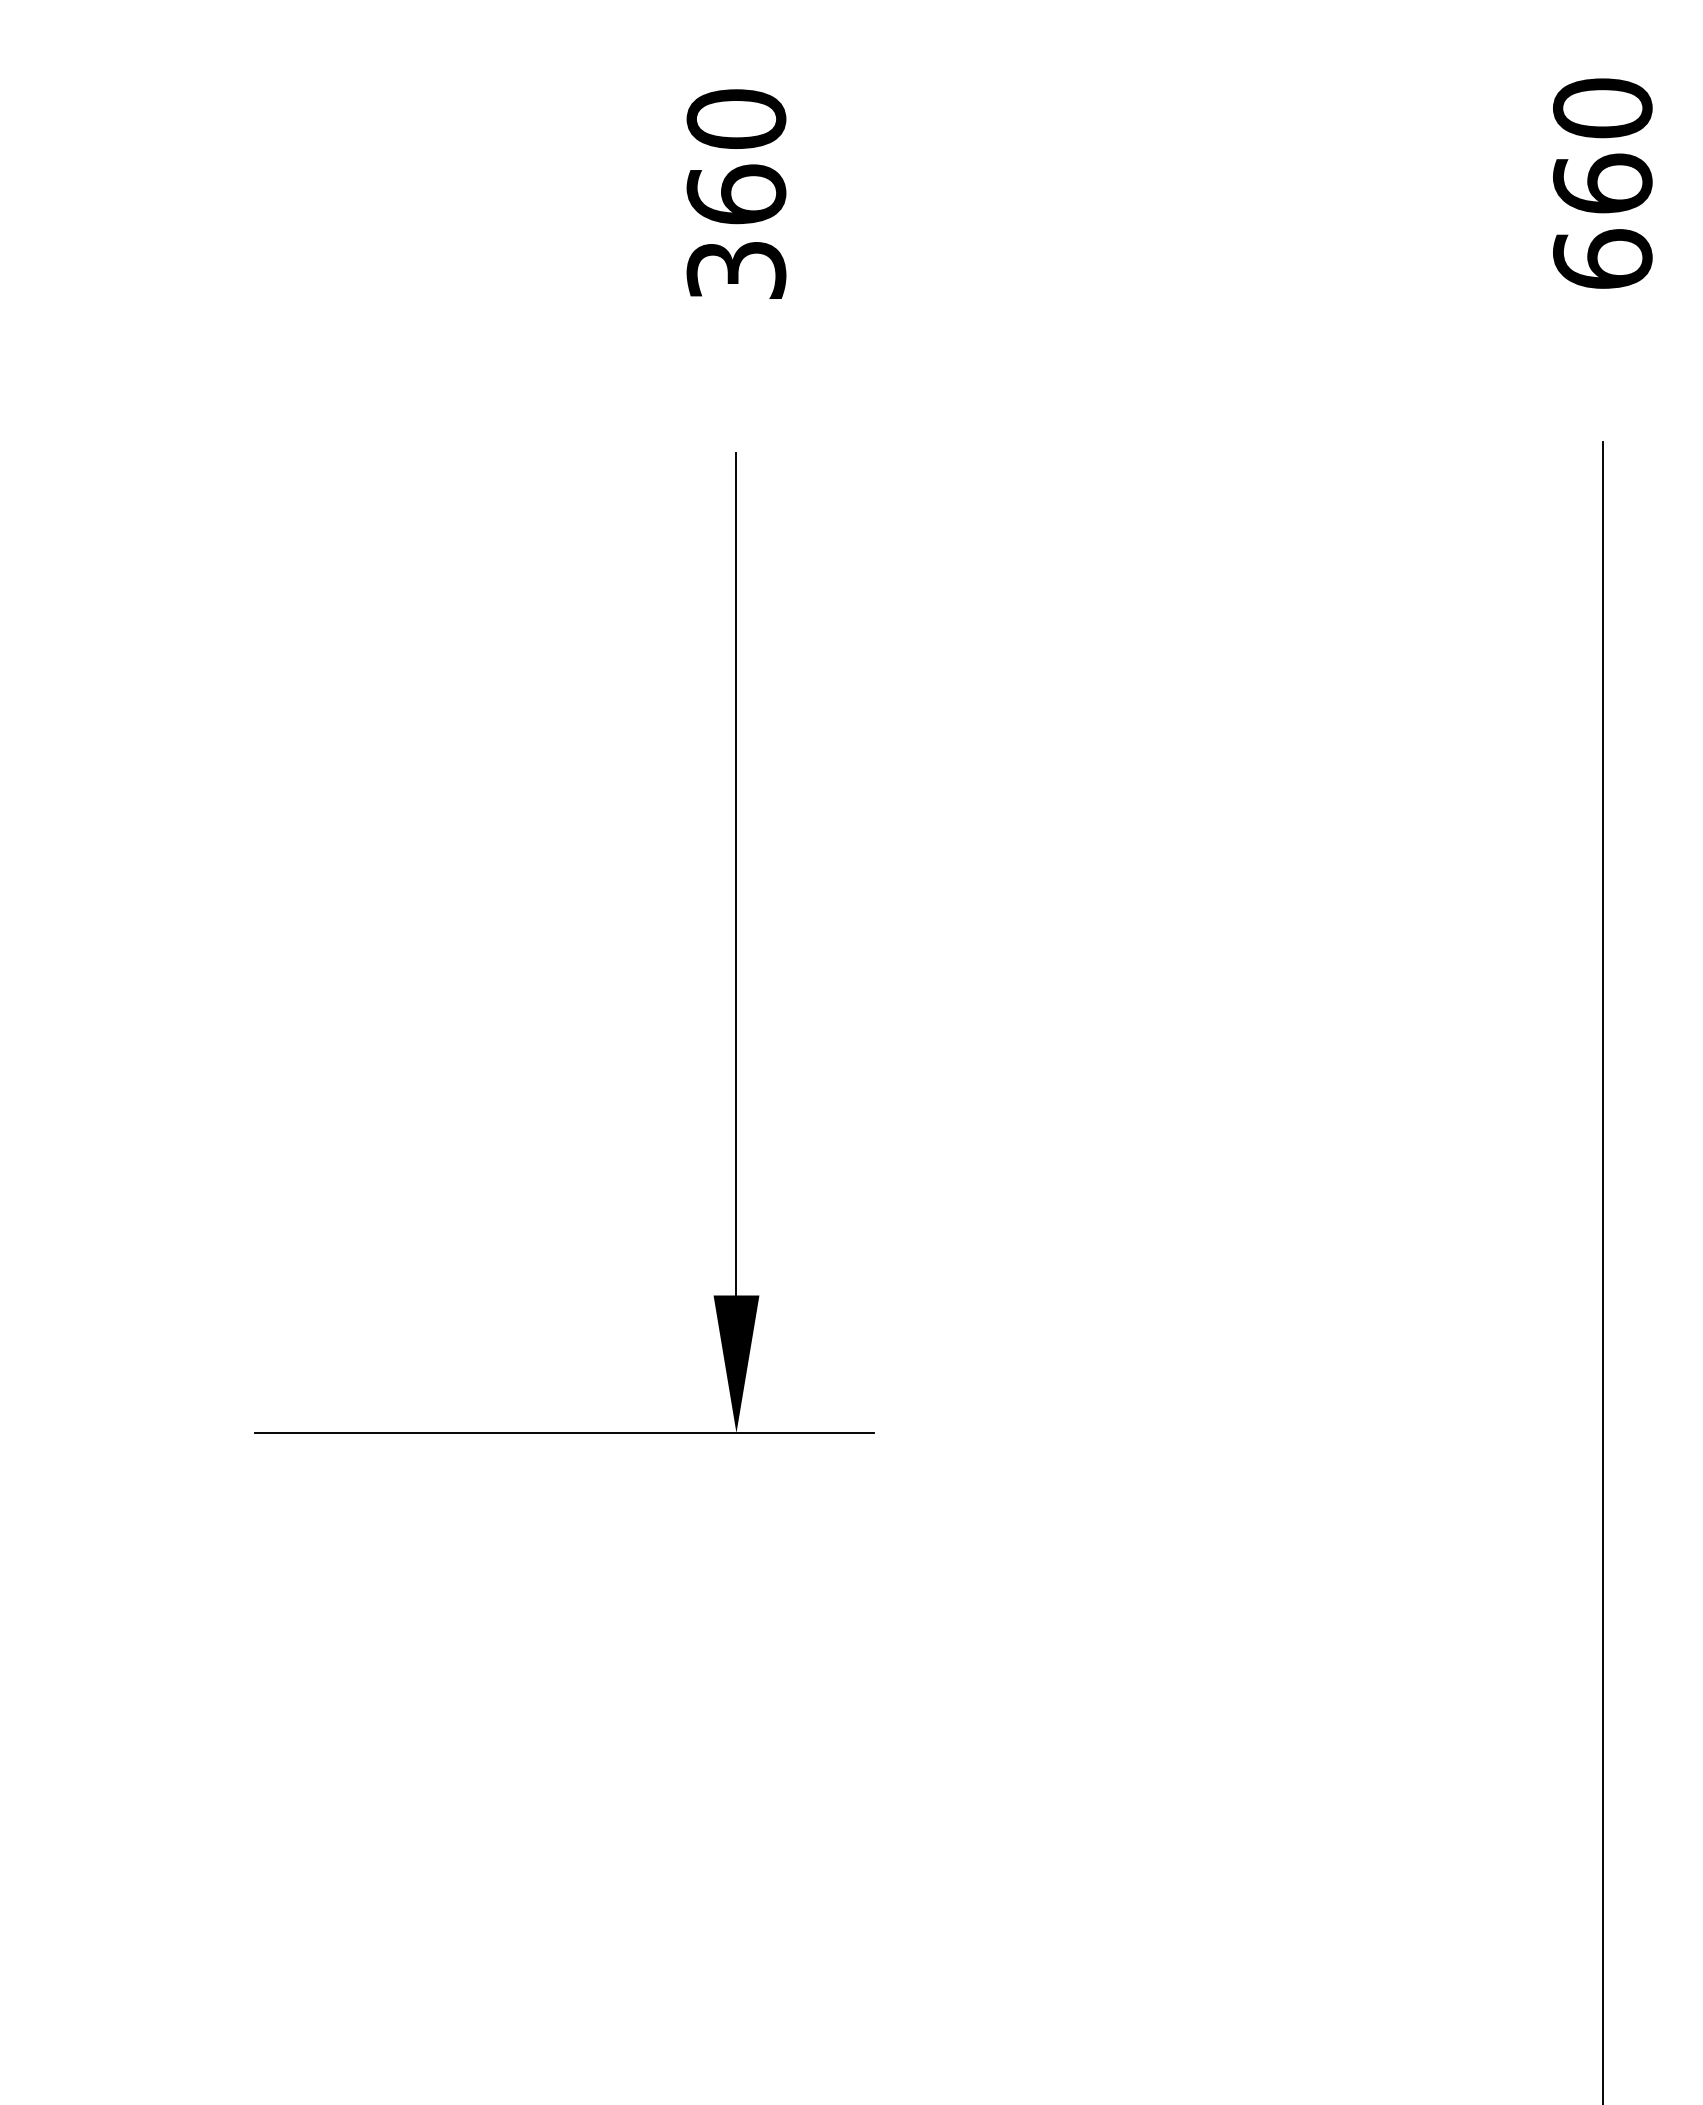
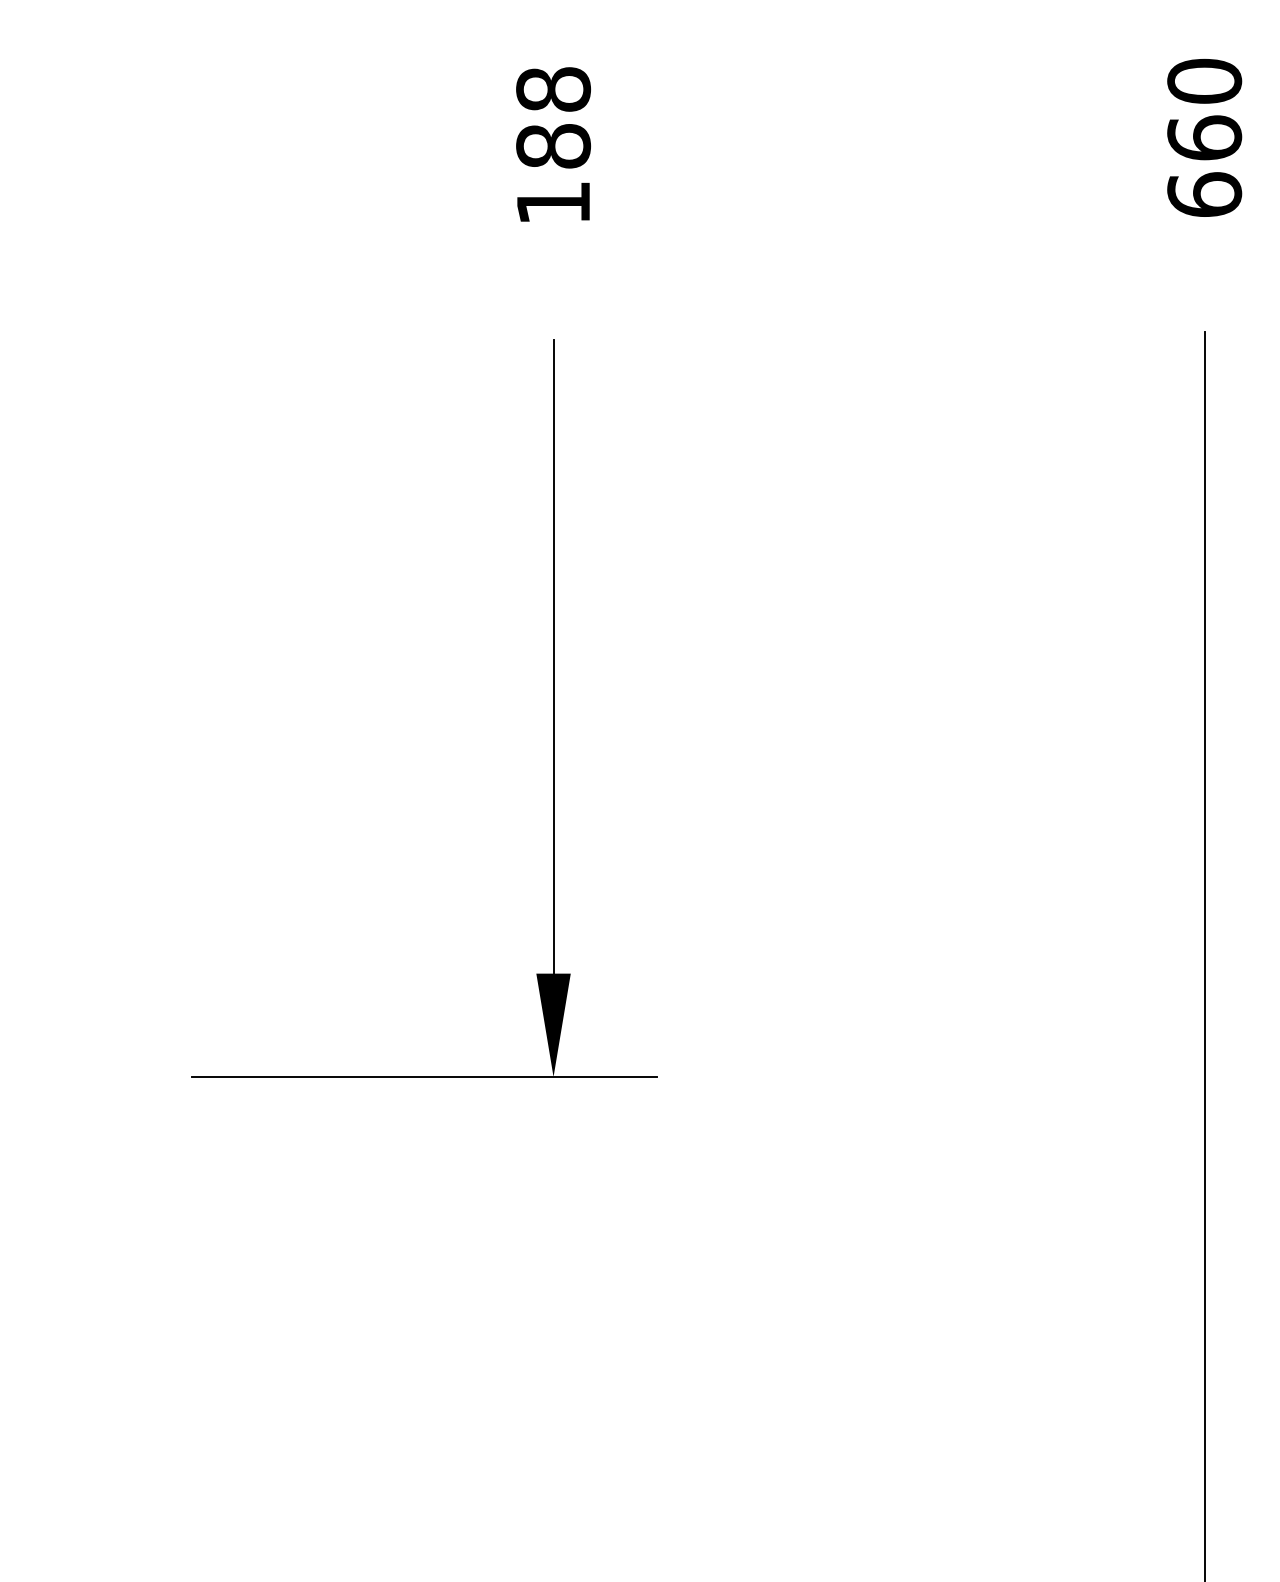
text: (736, 193) -> (553, 145), 360 -> 188

